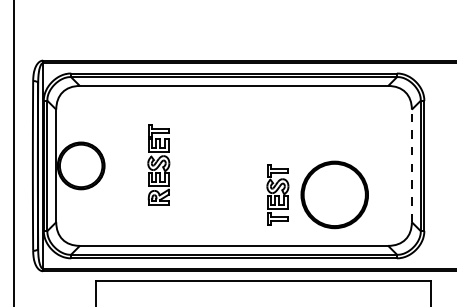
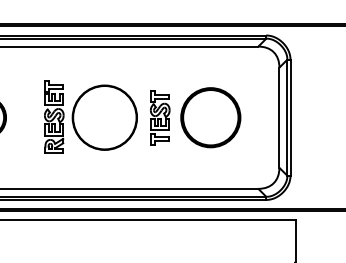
circle: (215, 165) -> (104, 117), added
line: (411, 165) -> (279, 117), dashed -> solid
part: (277, 194) -> (159, 117), moved
part: (334, 194) -> (210, 117), moved

